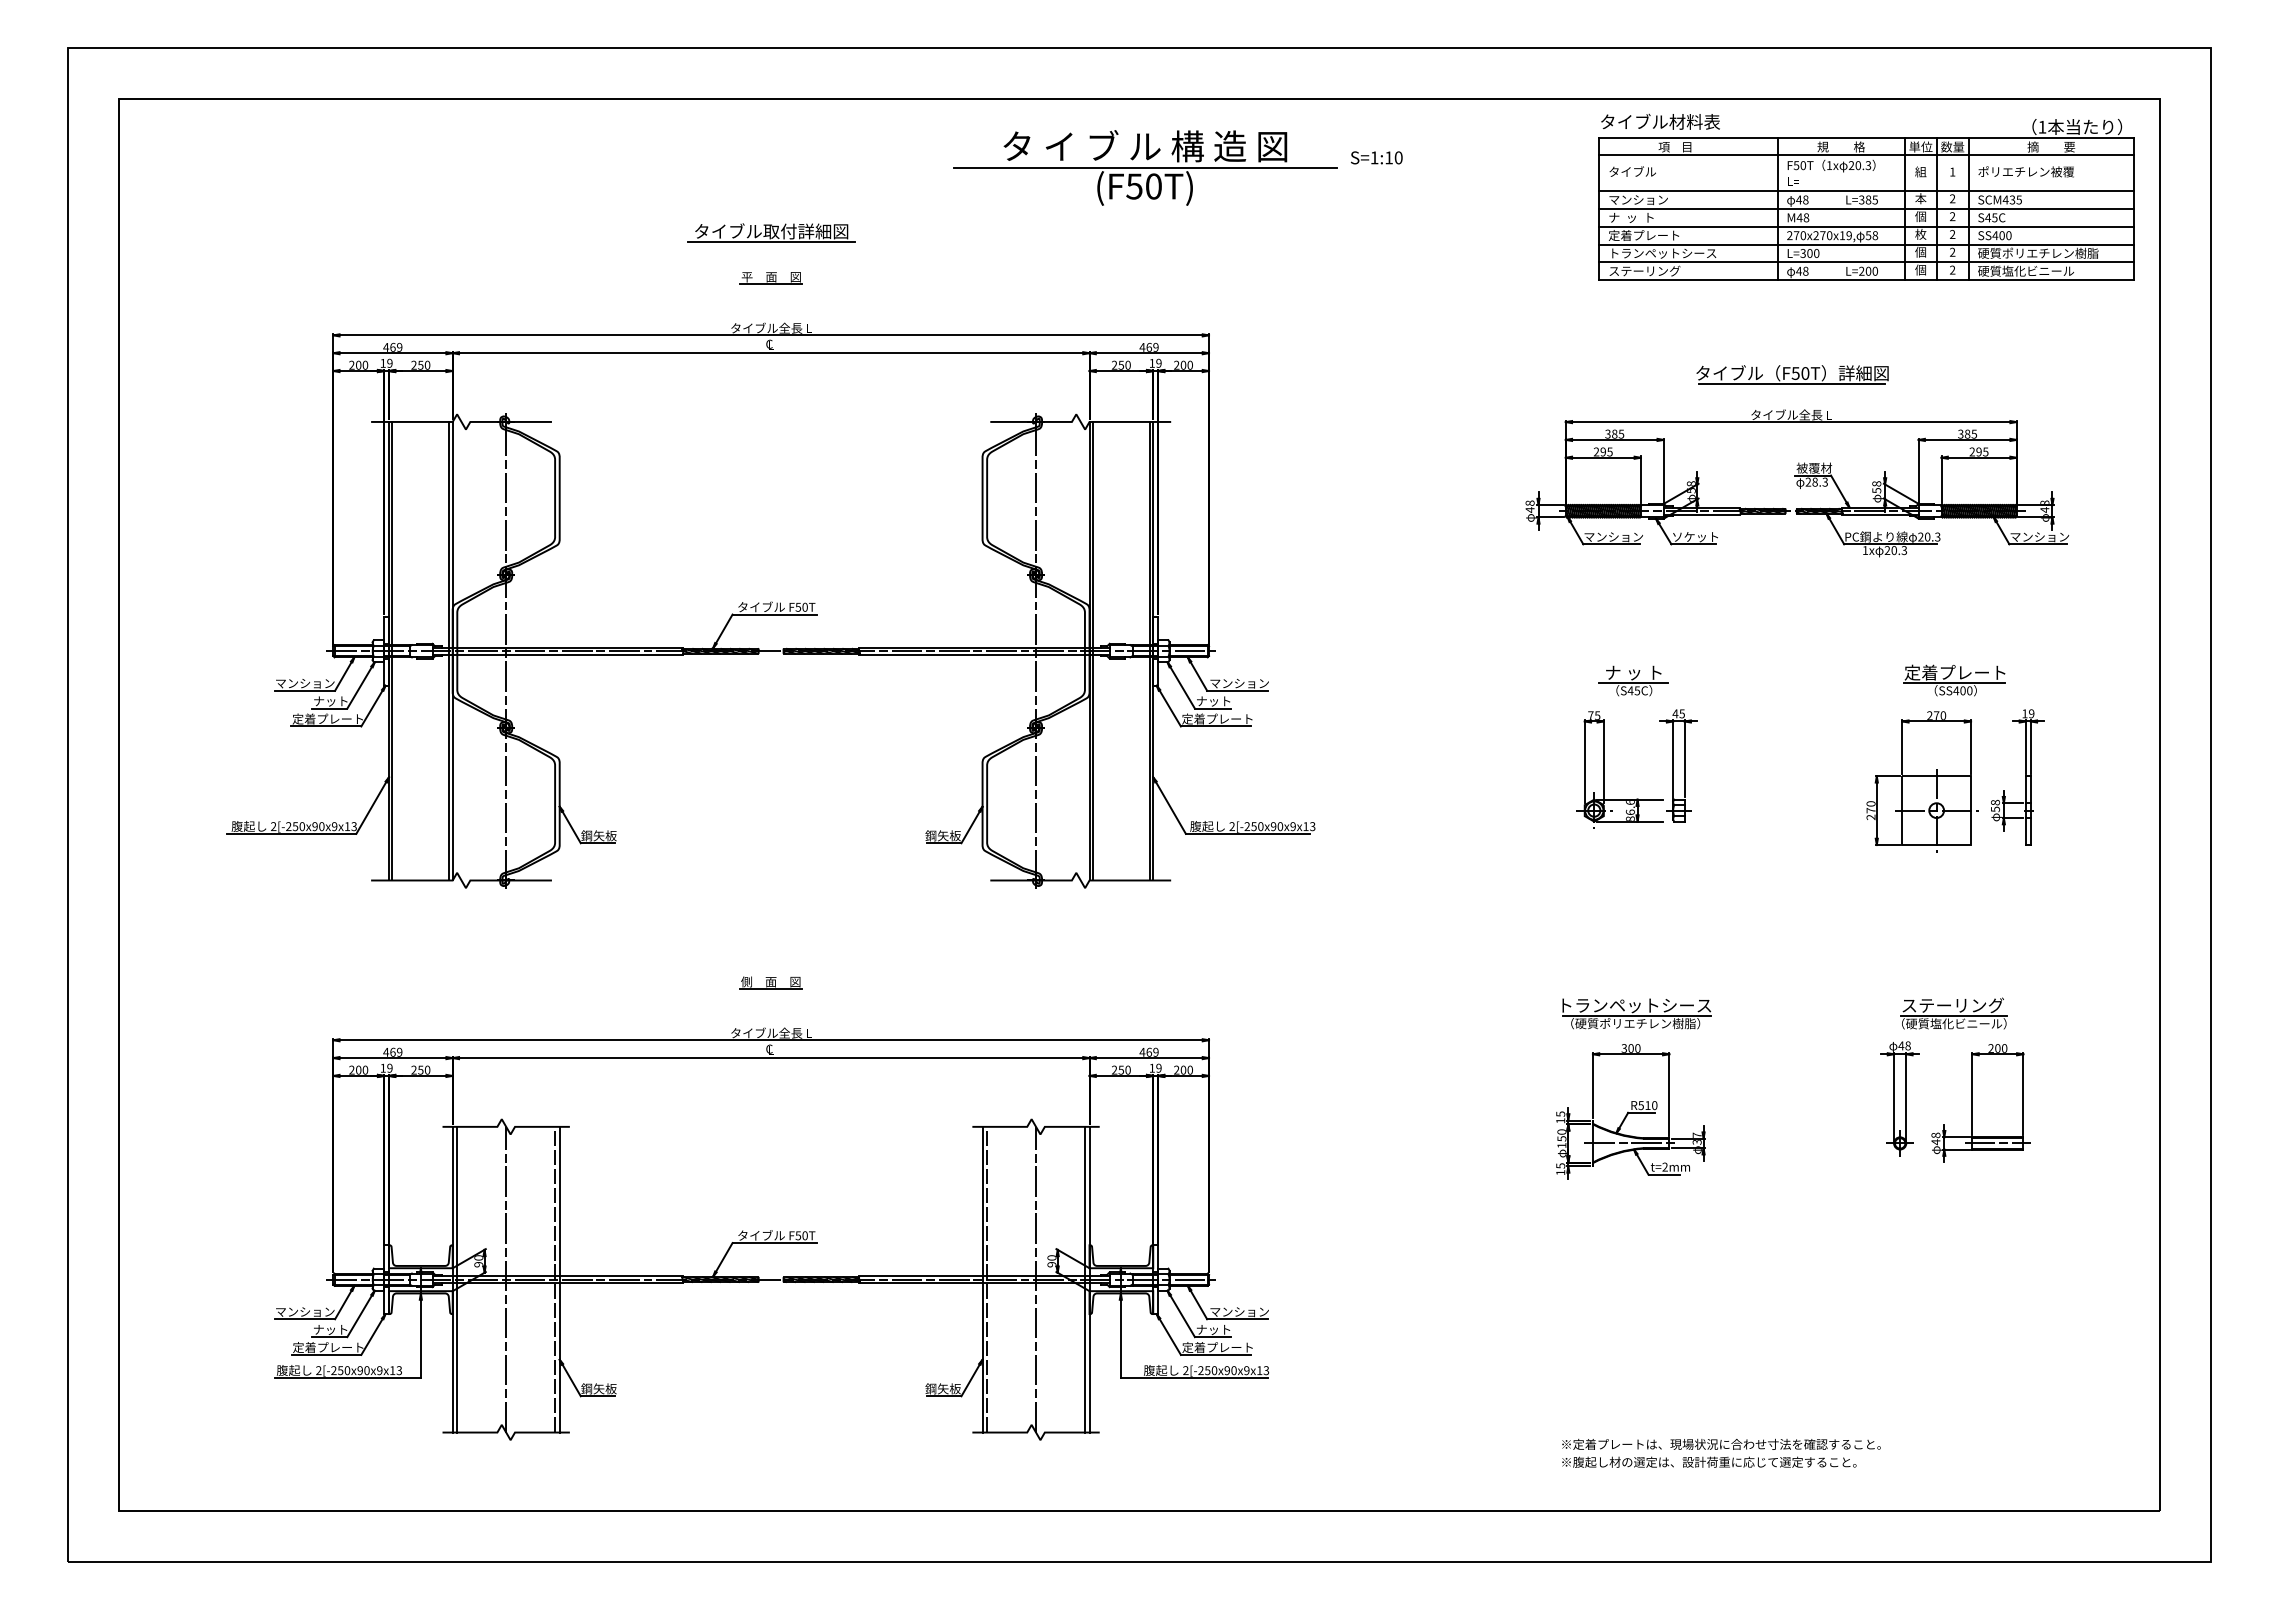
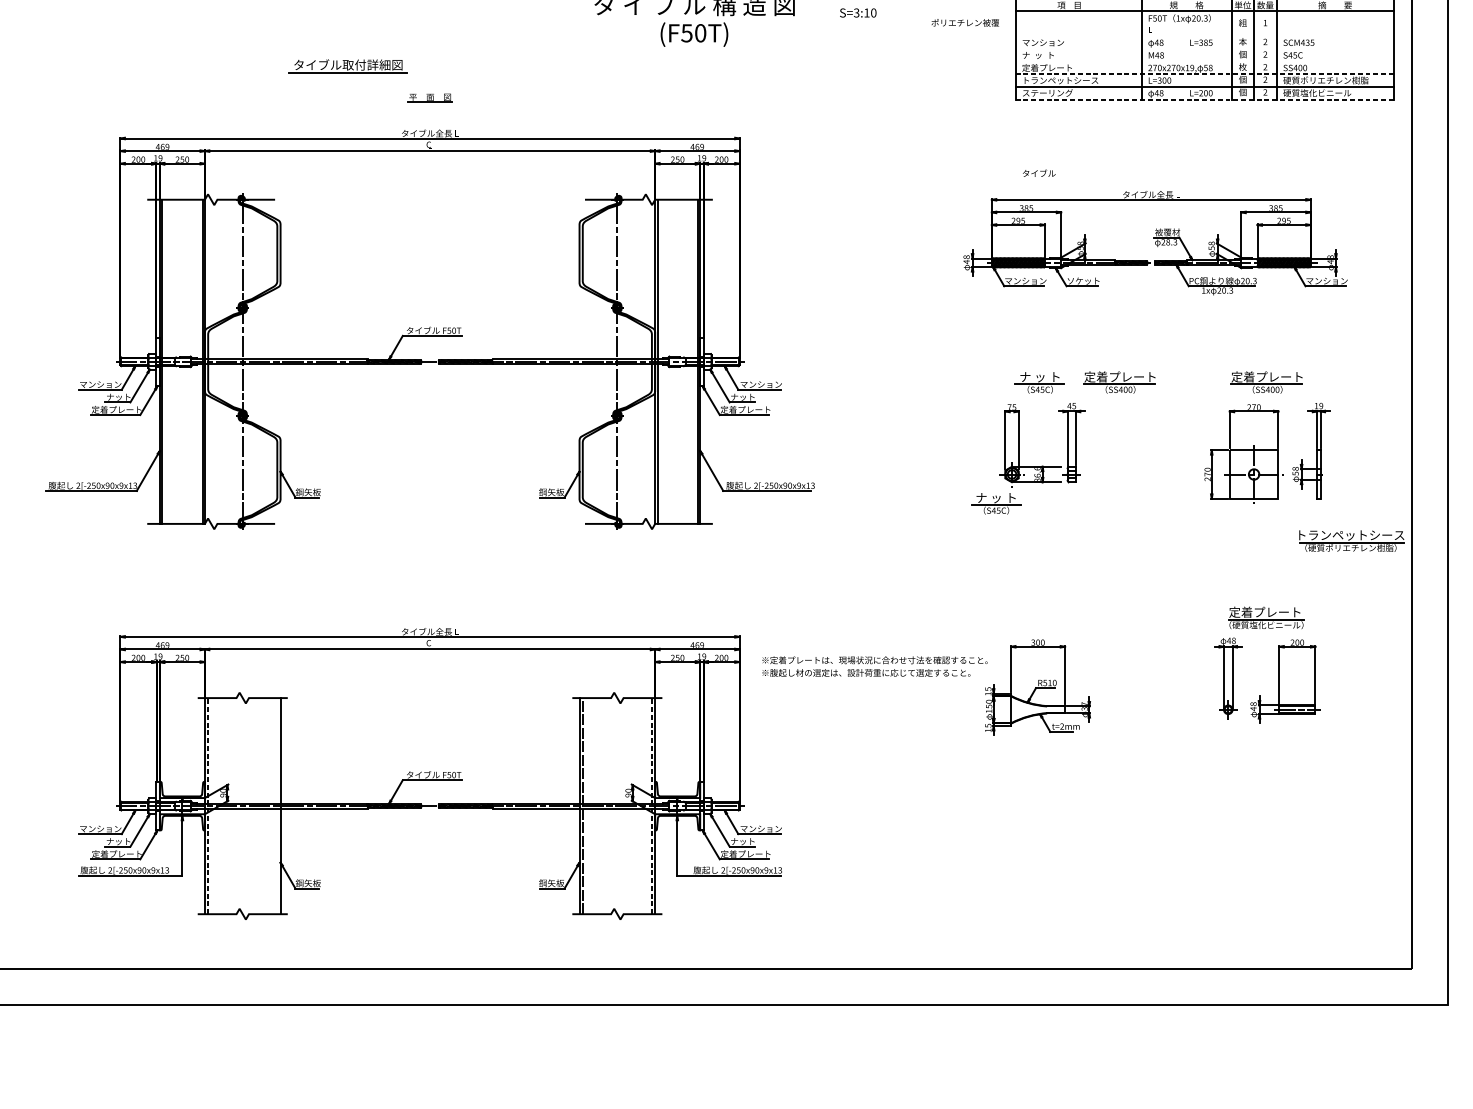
text: (1374, 157) -> (856, 12), S=1:10 -> S=3:10
line: (1145, 168) -> (694, 20), removed
text: (1632, 171) -> (1039, 173), moved
text: (2025, 171) -> (964, 22), moved
line: (1866, 191) -> (1204, 36), removed
line: (1866, 208) -> (1204, 48), removed
line: (1866, 226) -> (1204, 61), removed
part: (771, 232) -> (348, 65), moved
line: (1867, 244) -> (1205, 74), solid -> dashed
line: (1867, 280) -> (1205, 99), solid -> dashed
part: (1792, 374) -> (1152, 166), removed
part: (1746, 680) -> (1119, 382), added
part: (1571, 851) -> (995, 503), added
part: (770, 982) -> (429, 596), removed
text: (1952, 1005) -> (1265, 612), ステーリング -> 定着プレート
part: (1636, 1013) -> (1351, 540), moved
line: (1629, 1143) -> (1036, 709), removed
line: (457, 1279) -> (208, 806), solid -> dashed
line: (506, 1279) -> (242, 806), removed
line: (555, 1279) -> (277, 806), removed
line: (1036, 1279) -> (617, 806), removed
line: (1084, 1279) -> (651, 806), solid -> dashed
text: (1721, 1452) -> (875, 666), moved

